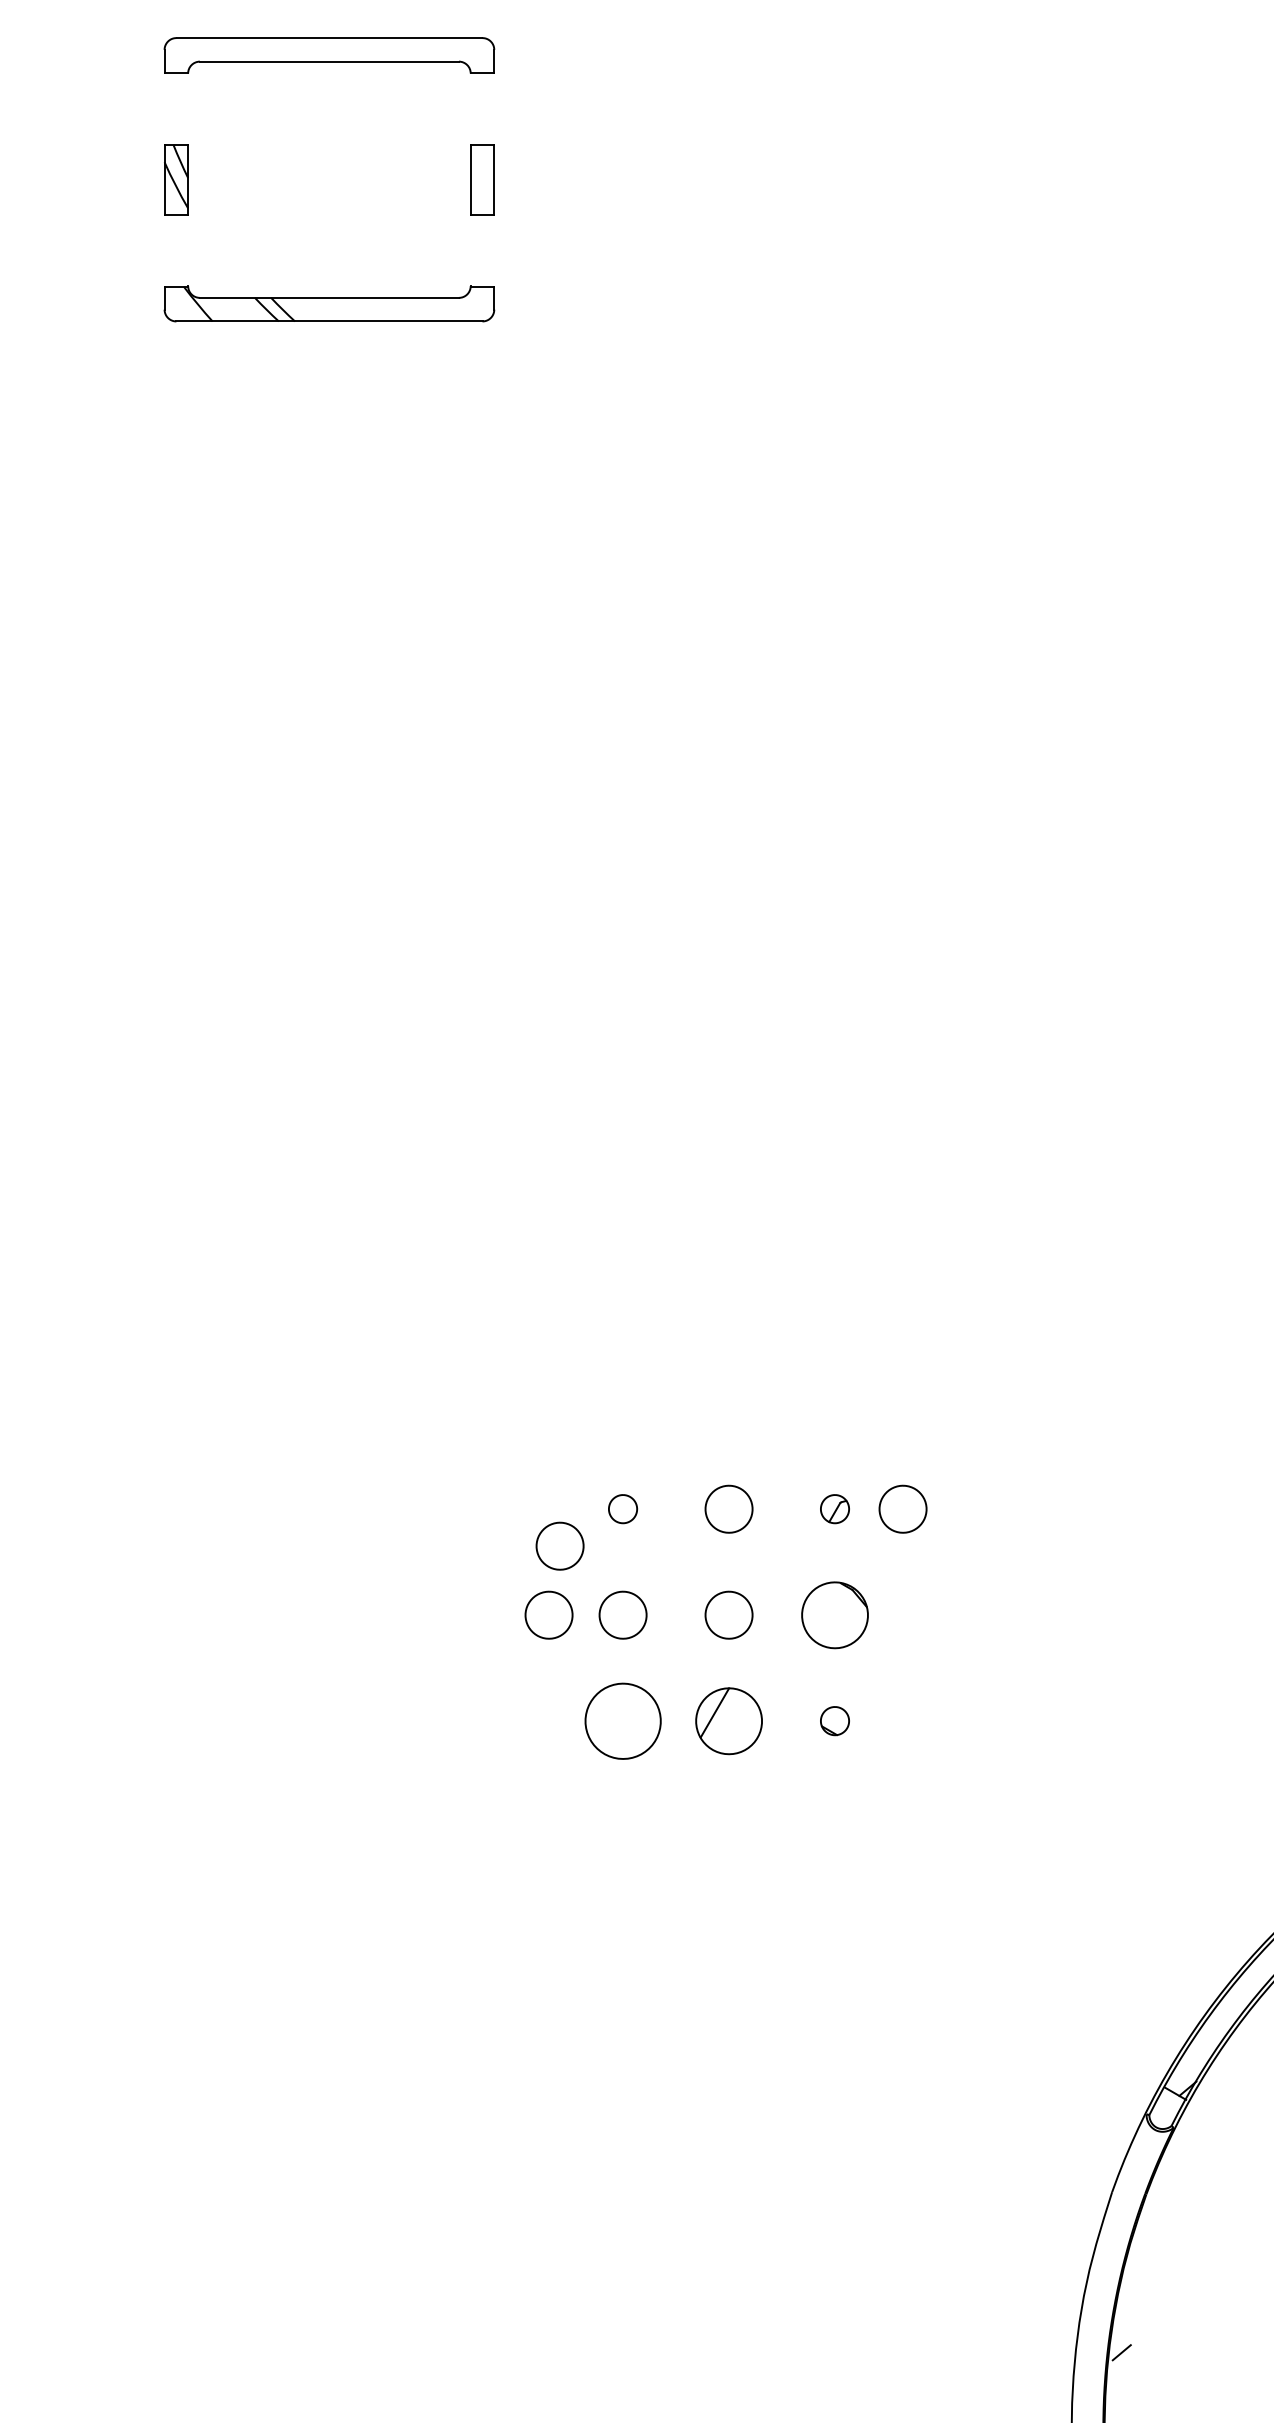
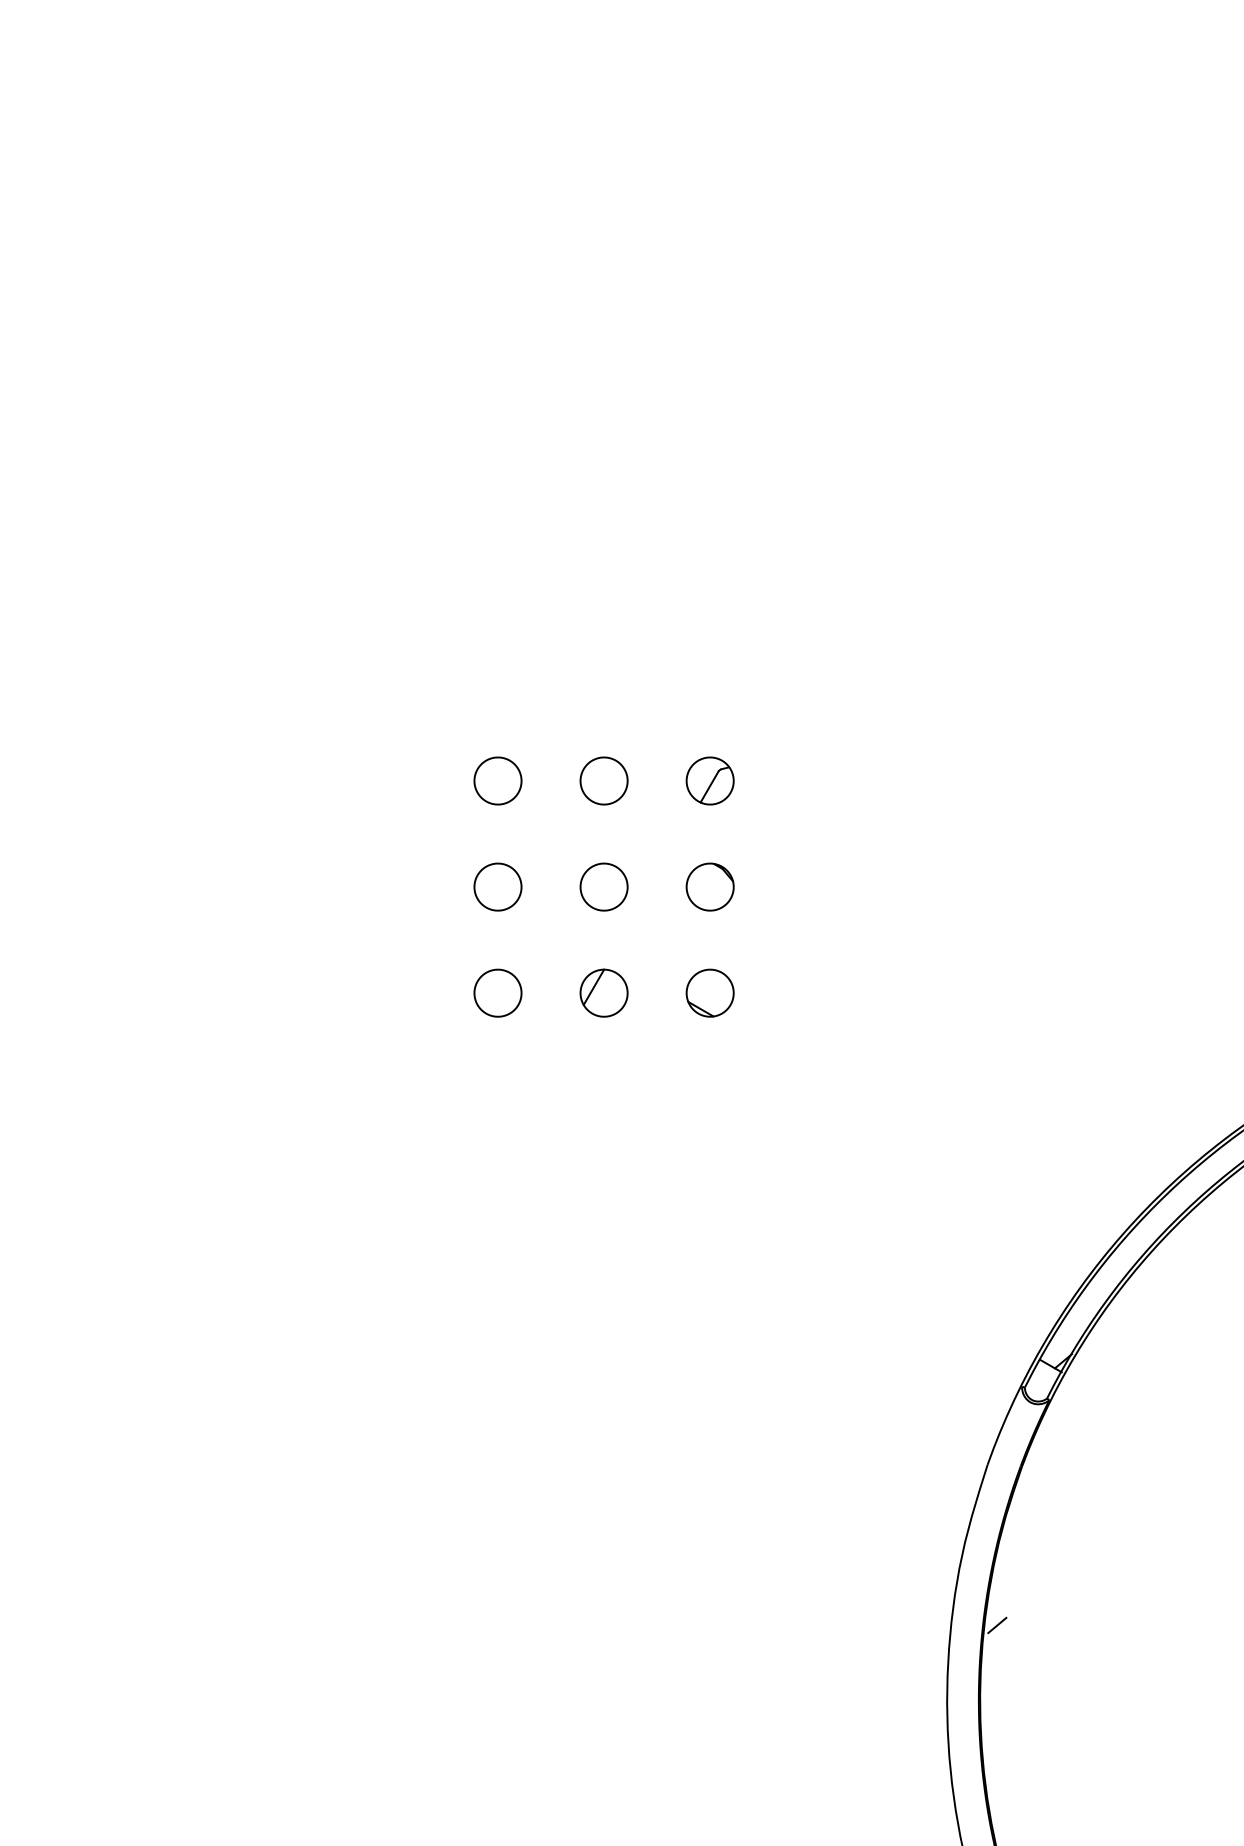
part: (622, 1508) -> (497, 780), size x1.67
part: (834, 1508) -> (709, 780), size x1.67
part: (902, 1508) -> (777, 780), removed
part: (559, 1545) -> (434, 817), removed
part: (548, 1614) -> (423, 886), removed
part: (834, 1614) -> (709, 886), size x0.71
part: (622, 1720) -> (497, 992), size x0.62
part: (728, 1720) -> (603, 992), size x0.71
part: (834, 1720) -> (709, 992), size x1.67

